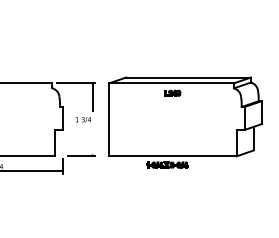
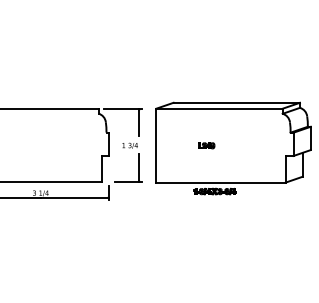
part: (172, 93) -> (206, 145), moved
line: (92, 141) -> (139, 167), added

